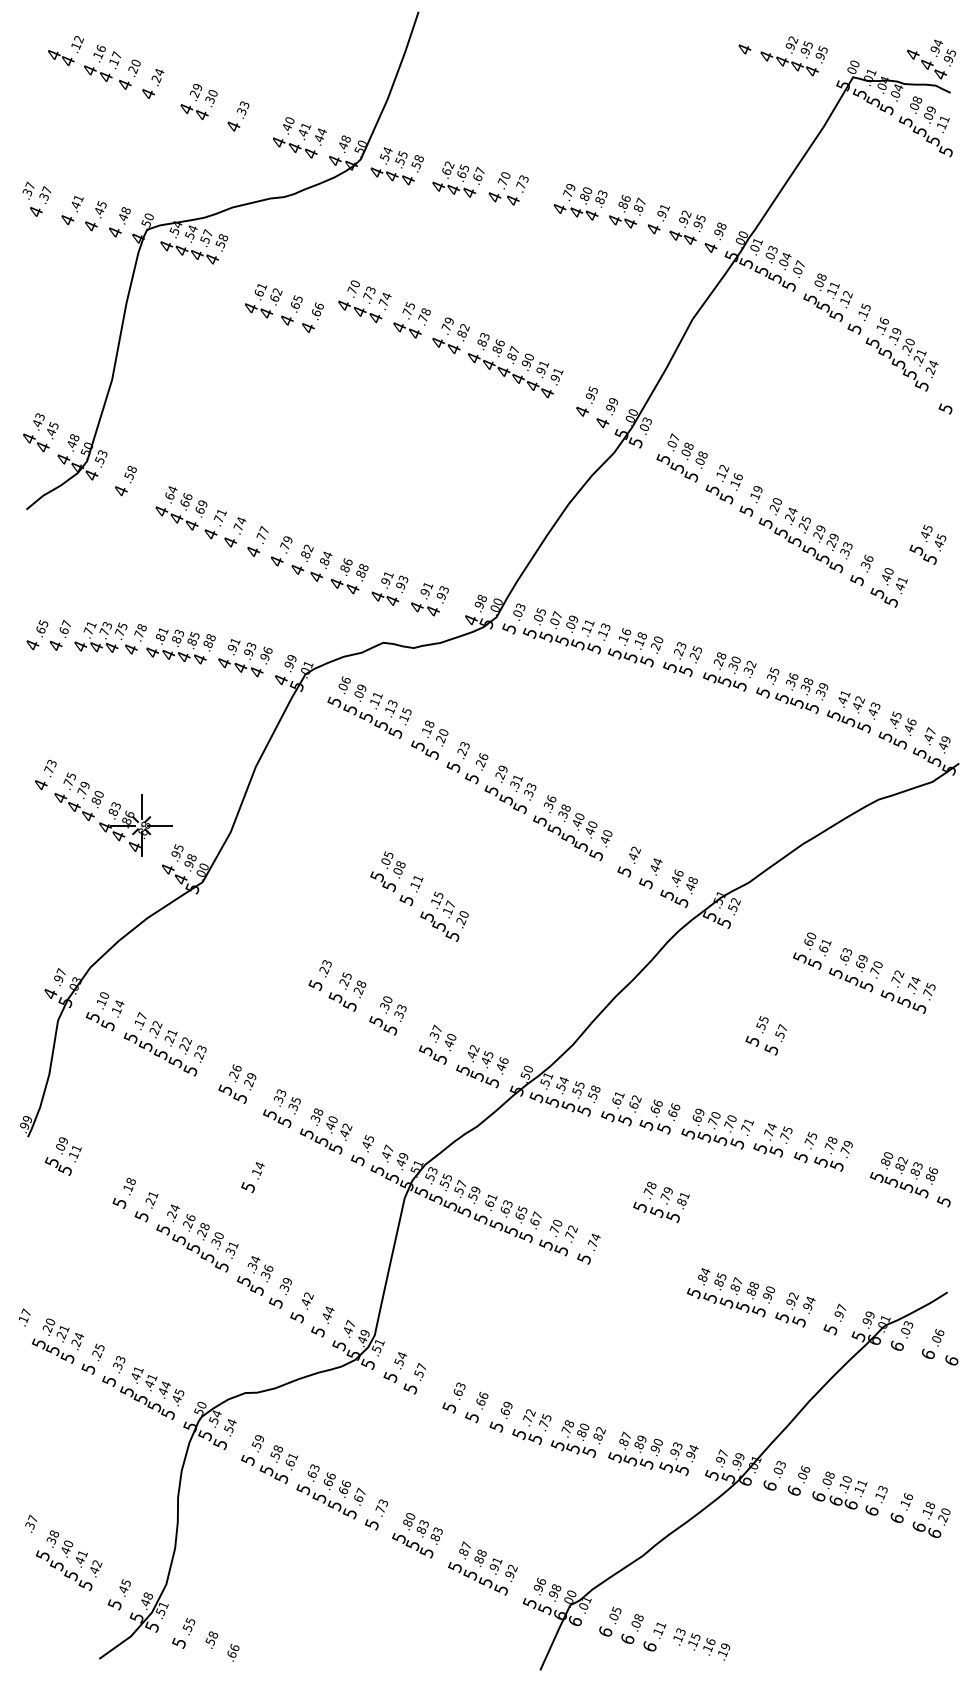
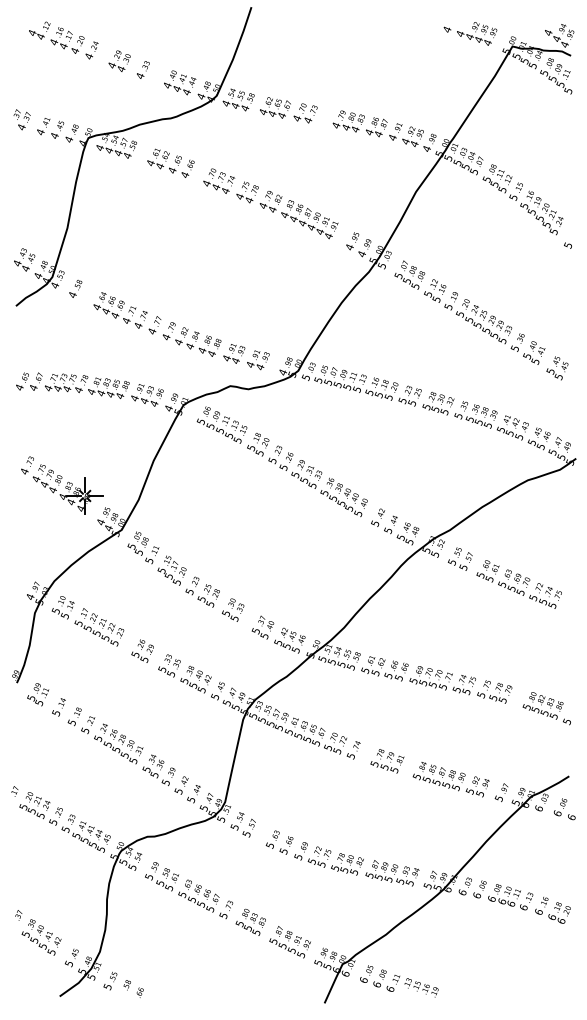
text: (283, 307) -> (170, 162), moved
text: (928, 545) -> (557, 368), moved
text: (418, 896) -> (156, 558), moved
text: (766, 1034) -> (460, 558), moved
text: (252, 1177) -> (58, 707), moved
text: (661, 1202) -> (387, 761), moved

